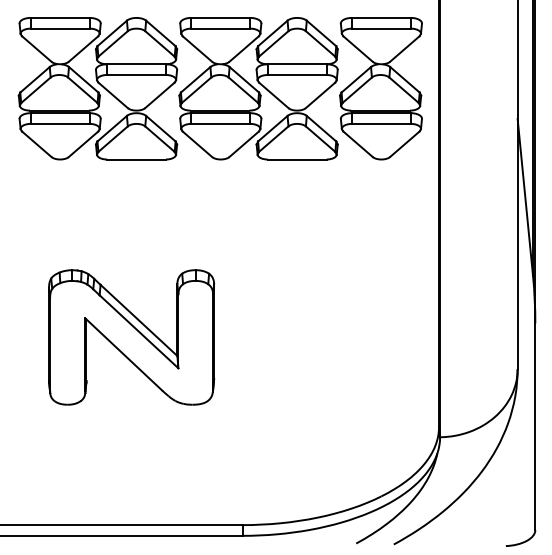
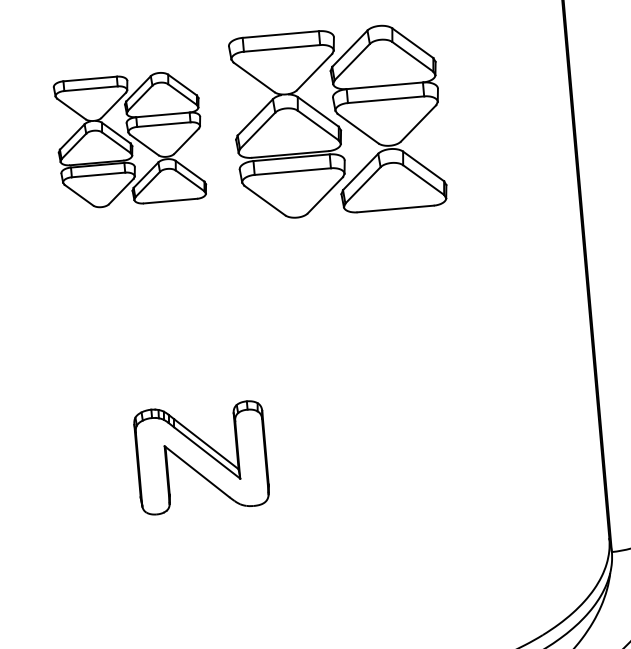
part: (97, 88) -> (129, 139), size x0.7
part: (380, 88) -> (495, 107), removed
part: (131, 337) -> (201, 457), size x0.6

